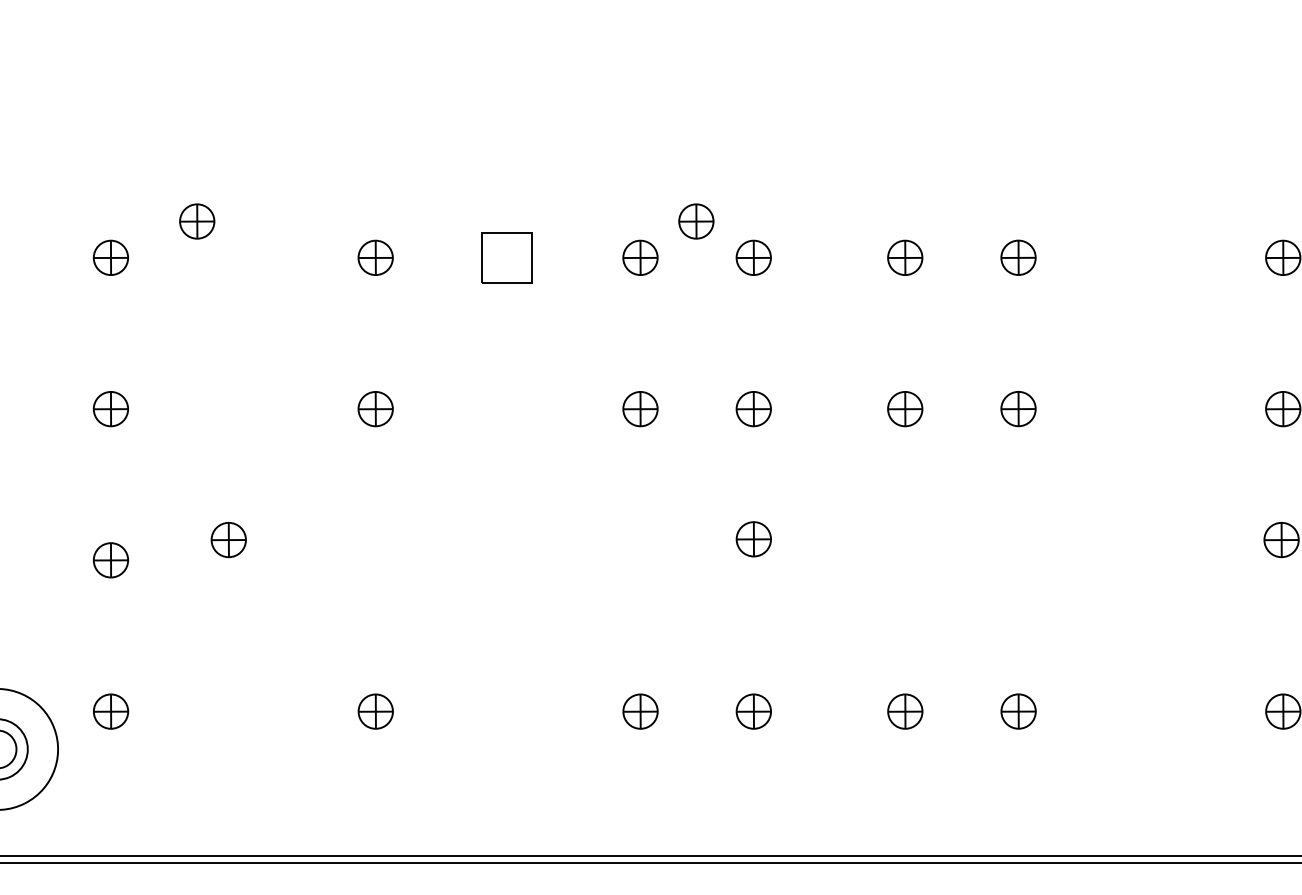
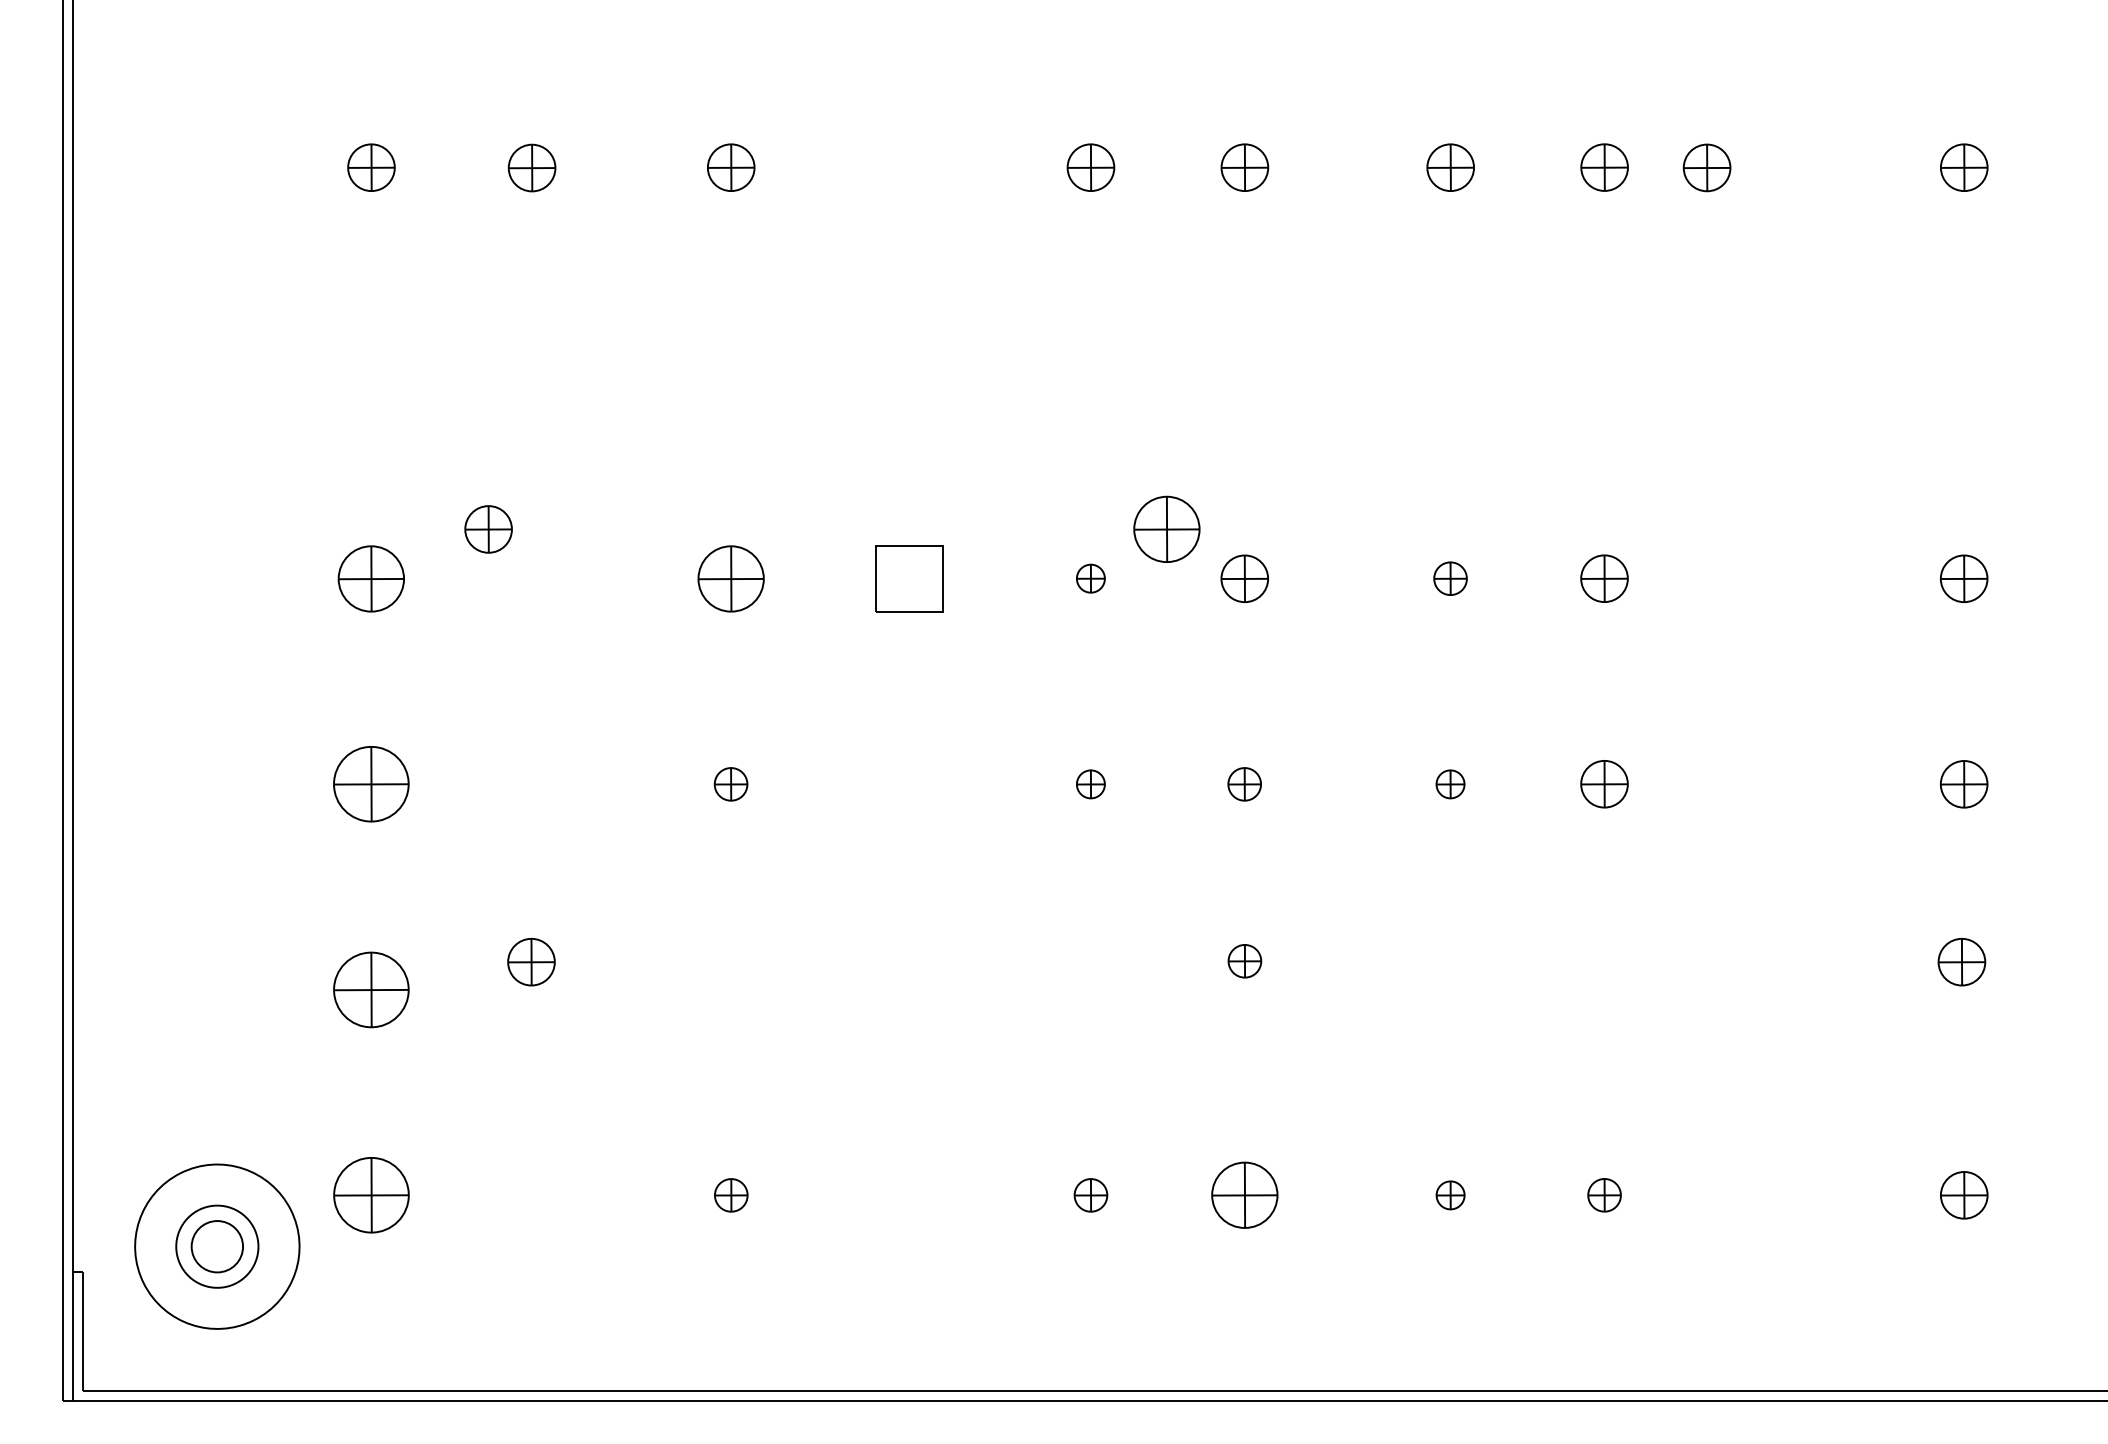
part: (696, 221) -> (1166, 529), size x1.4
part: (111, 257) -> (371, 578), size x1.4
part: (375, 257) -> (730, 578), size x1.4
part: (640, 257) -> (1090, 578), size x0.6
part: (905, 257) -> (1450, 578), size x0.7
part: (111, 409) -> (371, 784), size x1.6
part: (375, 409) -> (730, 784), size x0.7
part: (640, 409) -> (1090, 784), size x0.6
part: (753, 409) -> (1244, 784), size x0.7
part: (905, 409) -> (1450, 784), size x0.6
part: (753, 539) -> (1244, 961), size x0.7
part: (111, 560) -> (371, 989), size x1.6
part: (111, 711) -> (371, 1195), size x1.6
part: (376, 711) -> (731, 1195), size x0.7
part: (640, 711) -> (1090, 1195), size x0.7
part: (753, 711) -> (1244, 1195), size x1.4
part: (905, 711) -> (1450, 1195), size x0.6
part: (1018, 711) -> (1604, 1195), size x0.7

